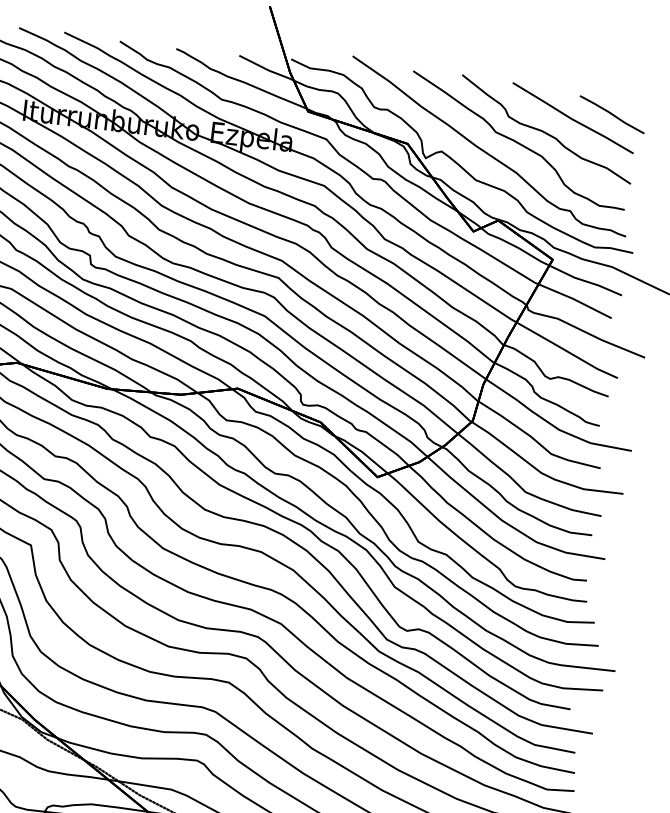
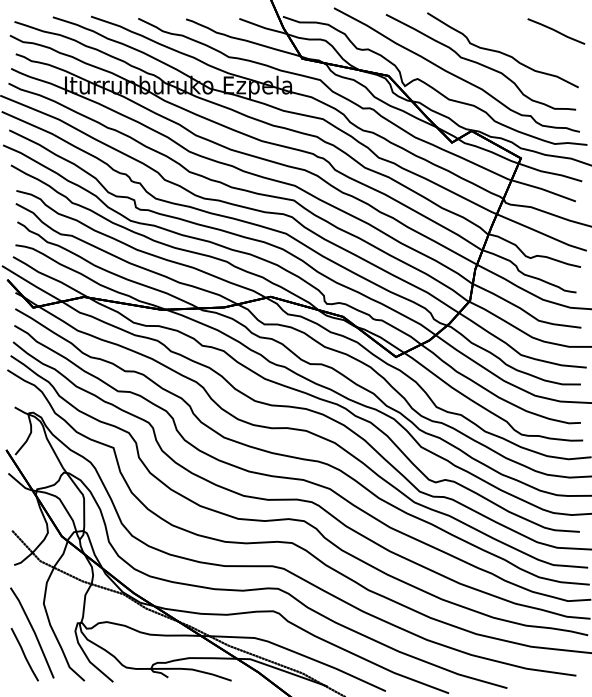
part: (573, 118) -> (524, 38), removed

